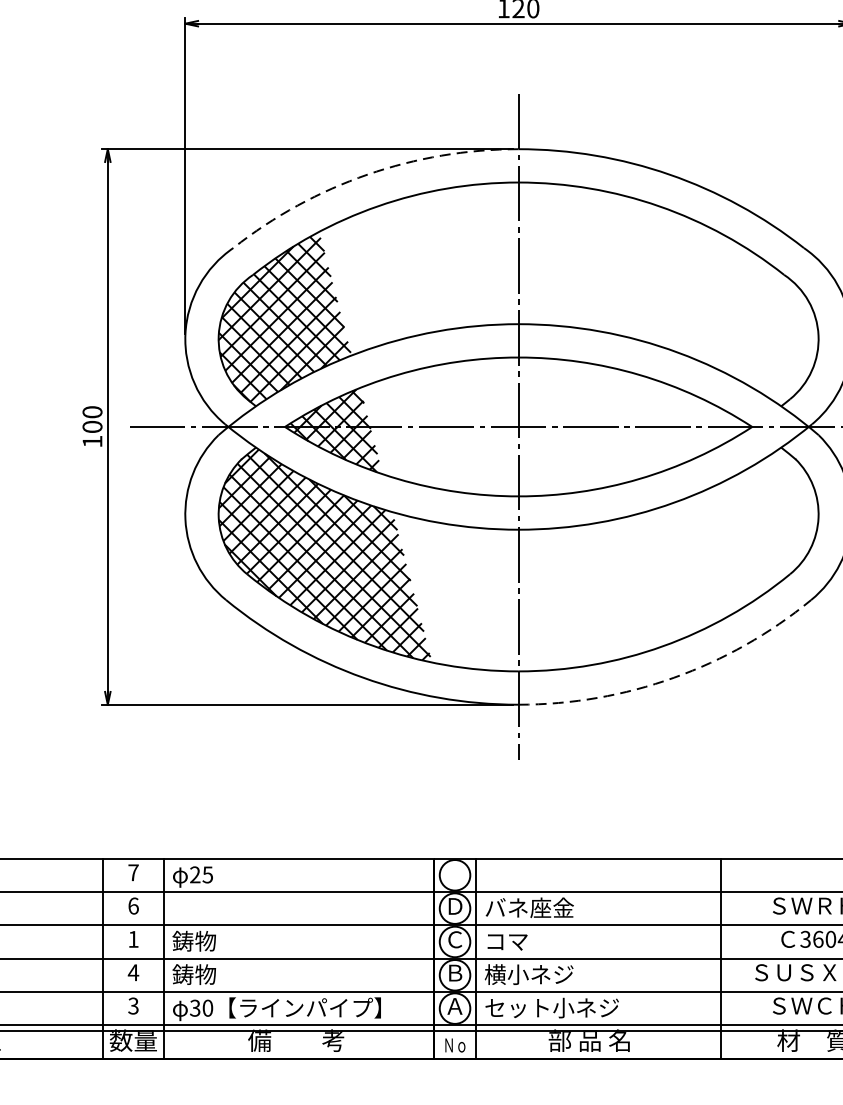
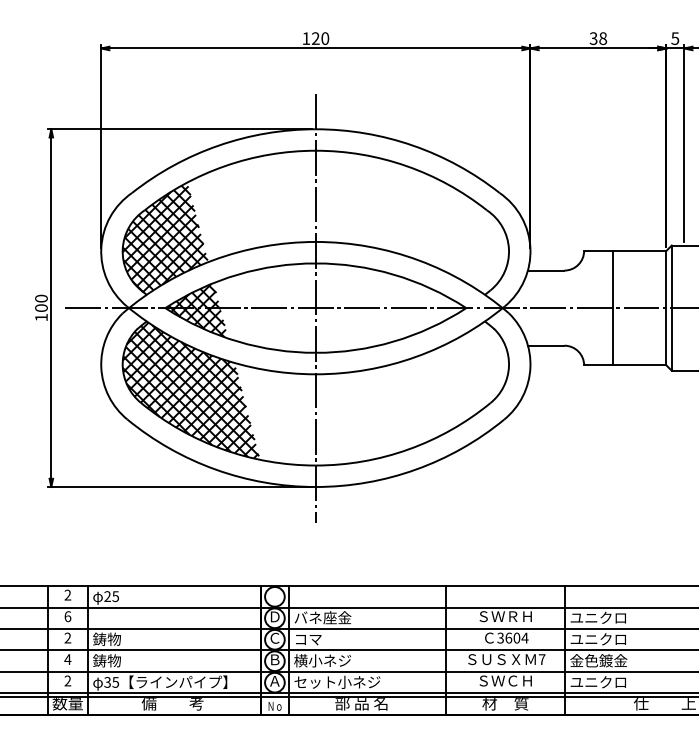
arc: (367, 174) -> (218, 145), dashed -> solid
arc: (673, 677) -> (415, 469), dashed -> solid
text: (132, 871) -> (67, 594), 7 -> 2
text: (132, 938) -> (67, 637), 1 -> 2
text: (132, 1006) -> (67, 681), 3 -> 2
text: (207, 1008) -> (115, 682), 30 -> 35

